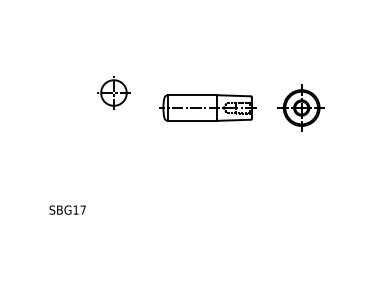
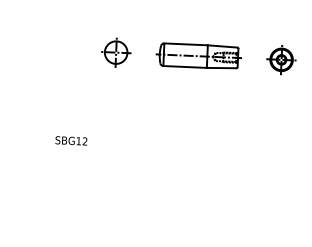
part: (113, 92) -> (115, 52), moved
part: (300, 107) -> (280, 59), size x0.71
text: (82, 209) -> (84, 140), SBG17 -> SBG12

